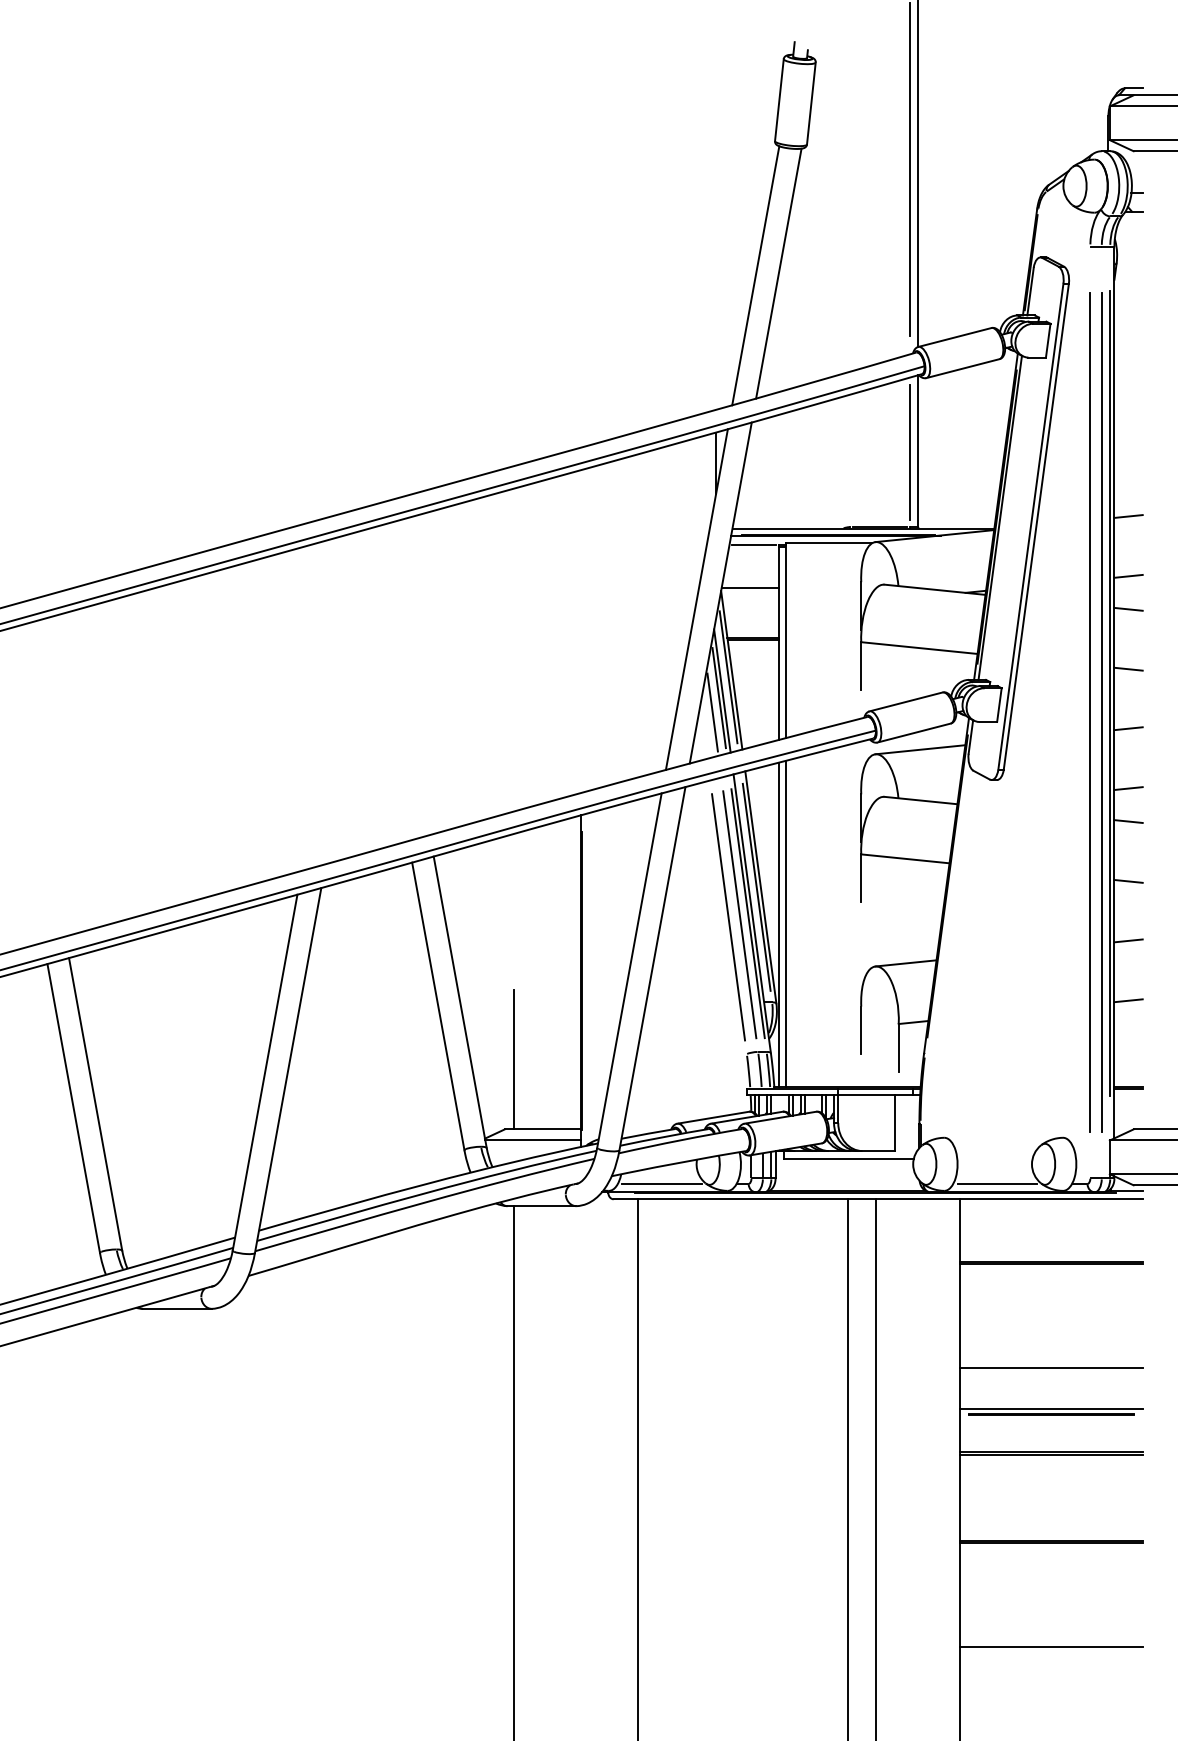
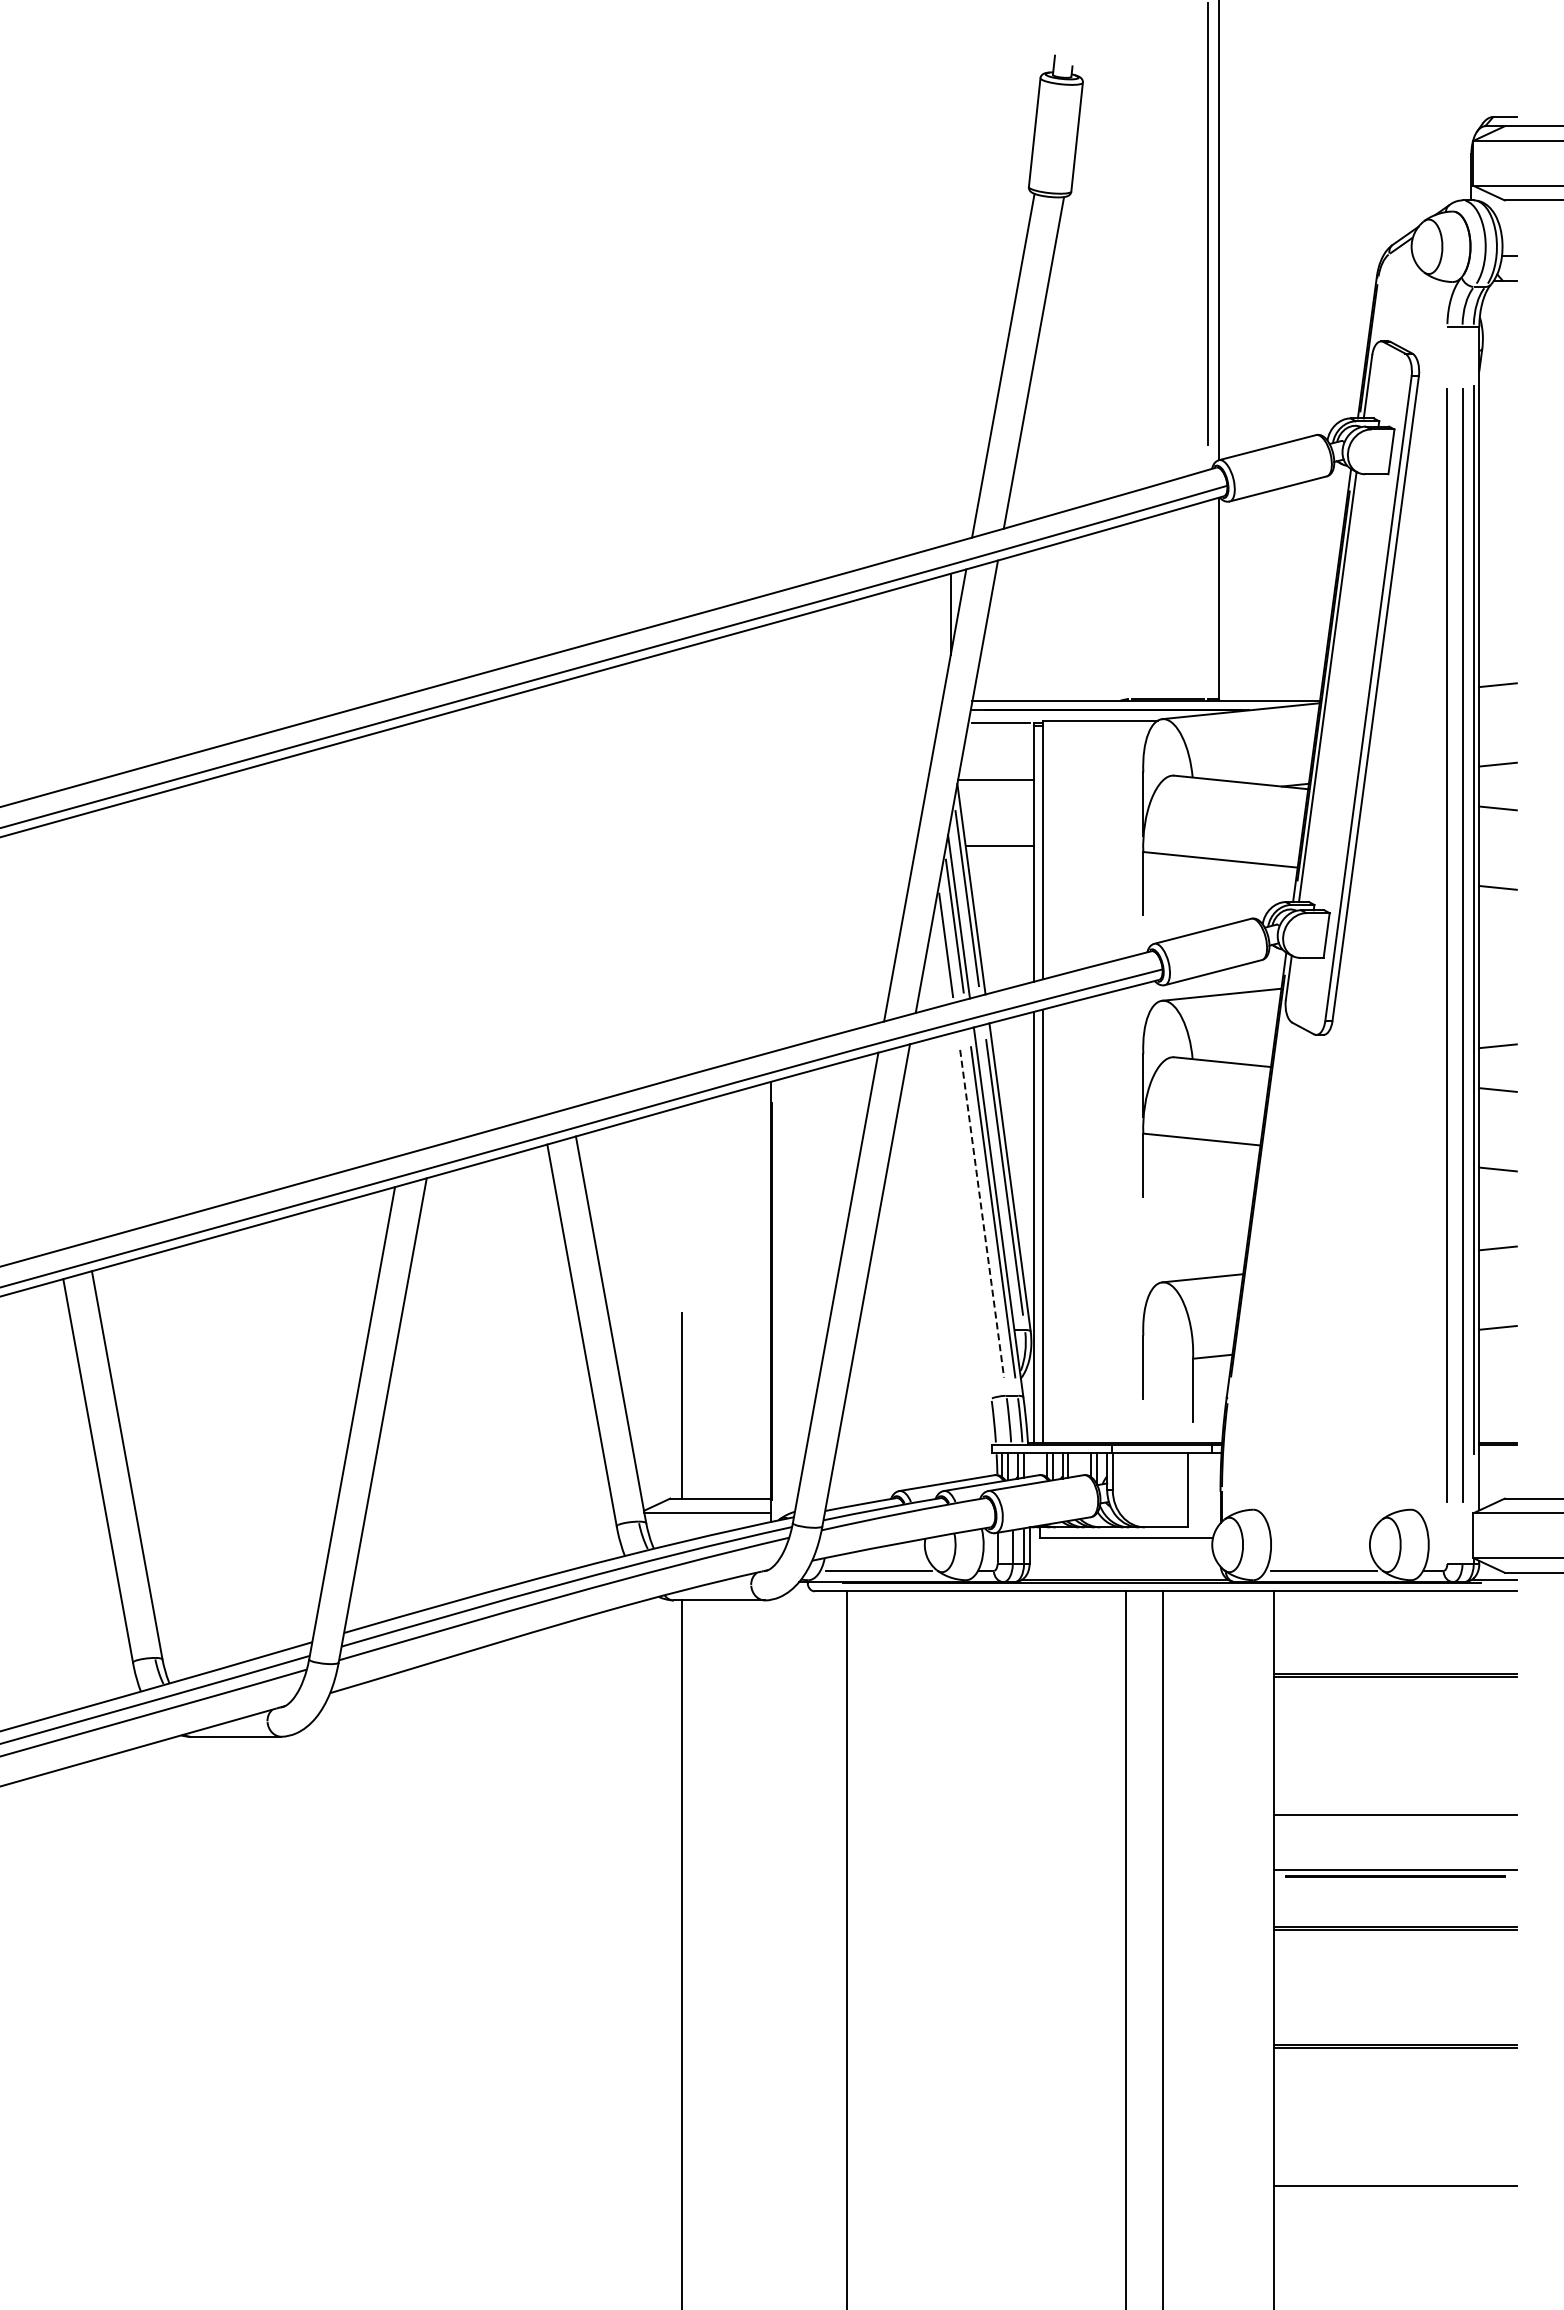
line: (910, 451) -> (1208, 599), removed
line: (752, 640) -> (999, 849), removed
line: (1128, 728) -> (1497, 966), removed
line: (740, 915) -> (982, 1214), solid -> dashed
line: (728, 916) -> (967, 1216), removed

